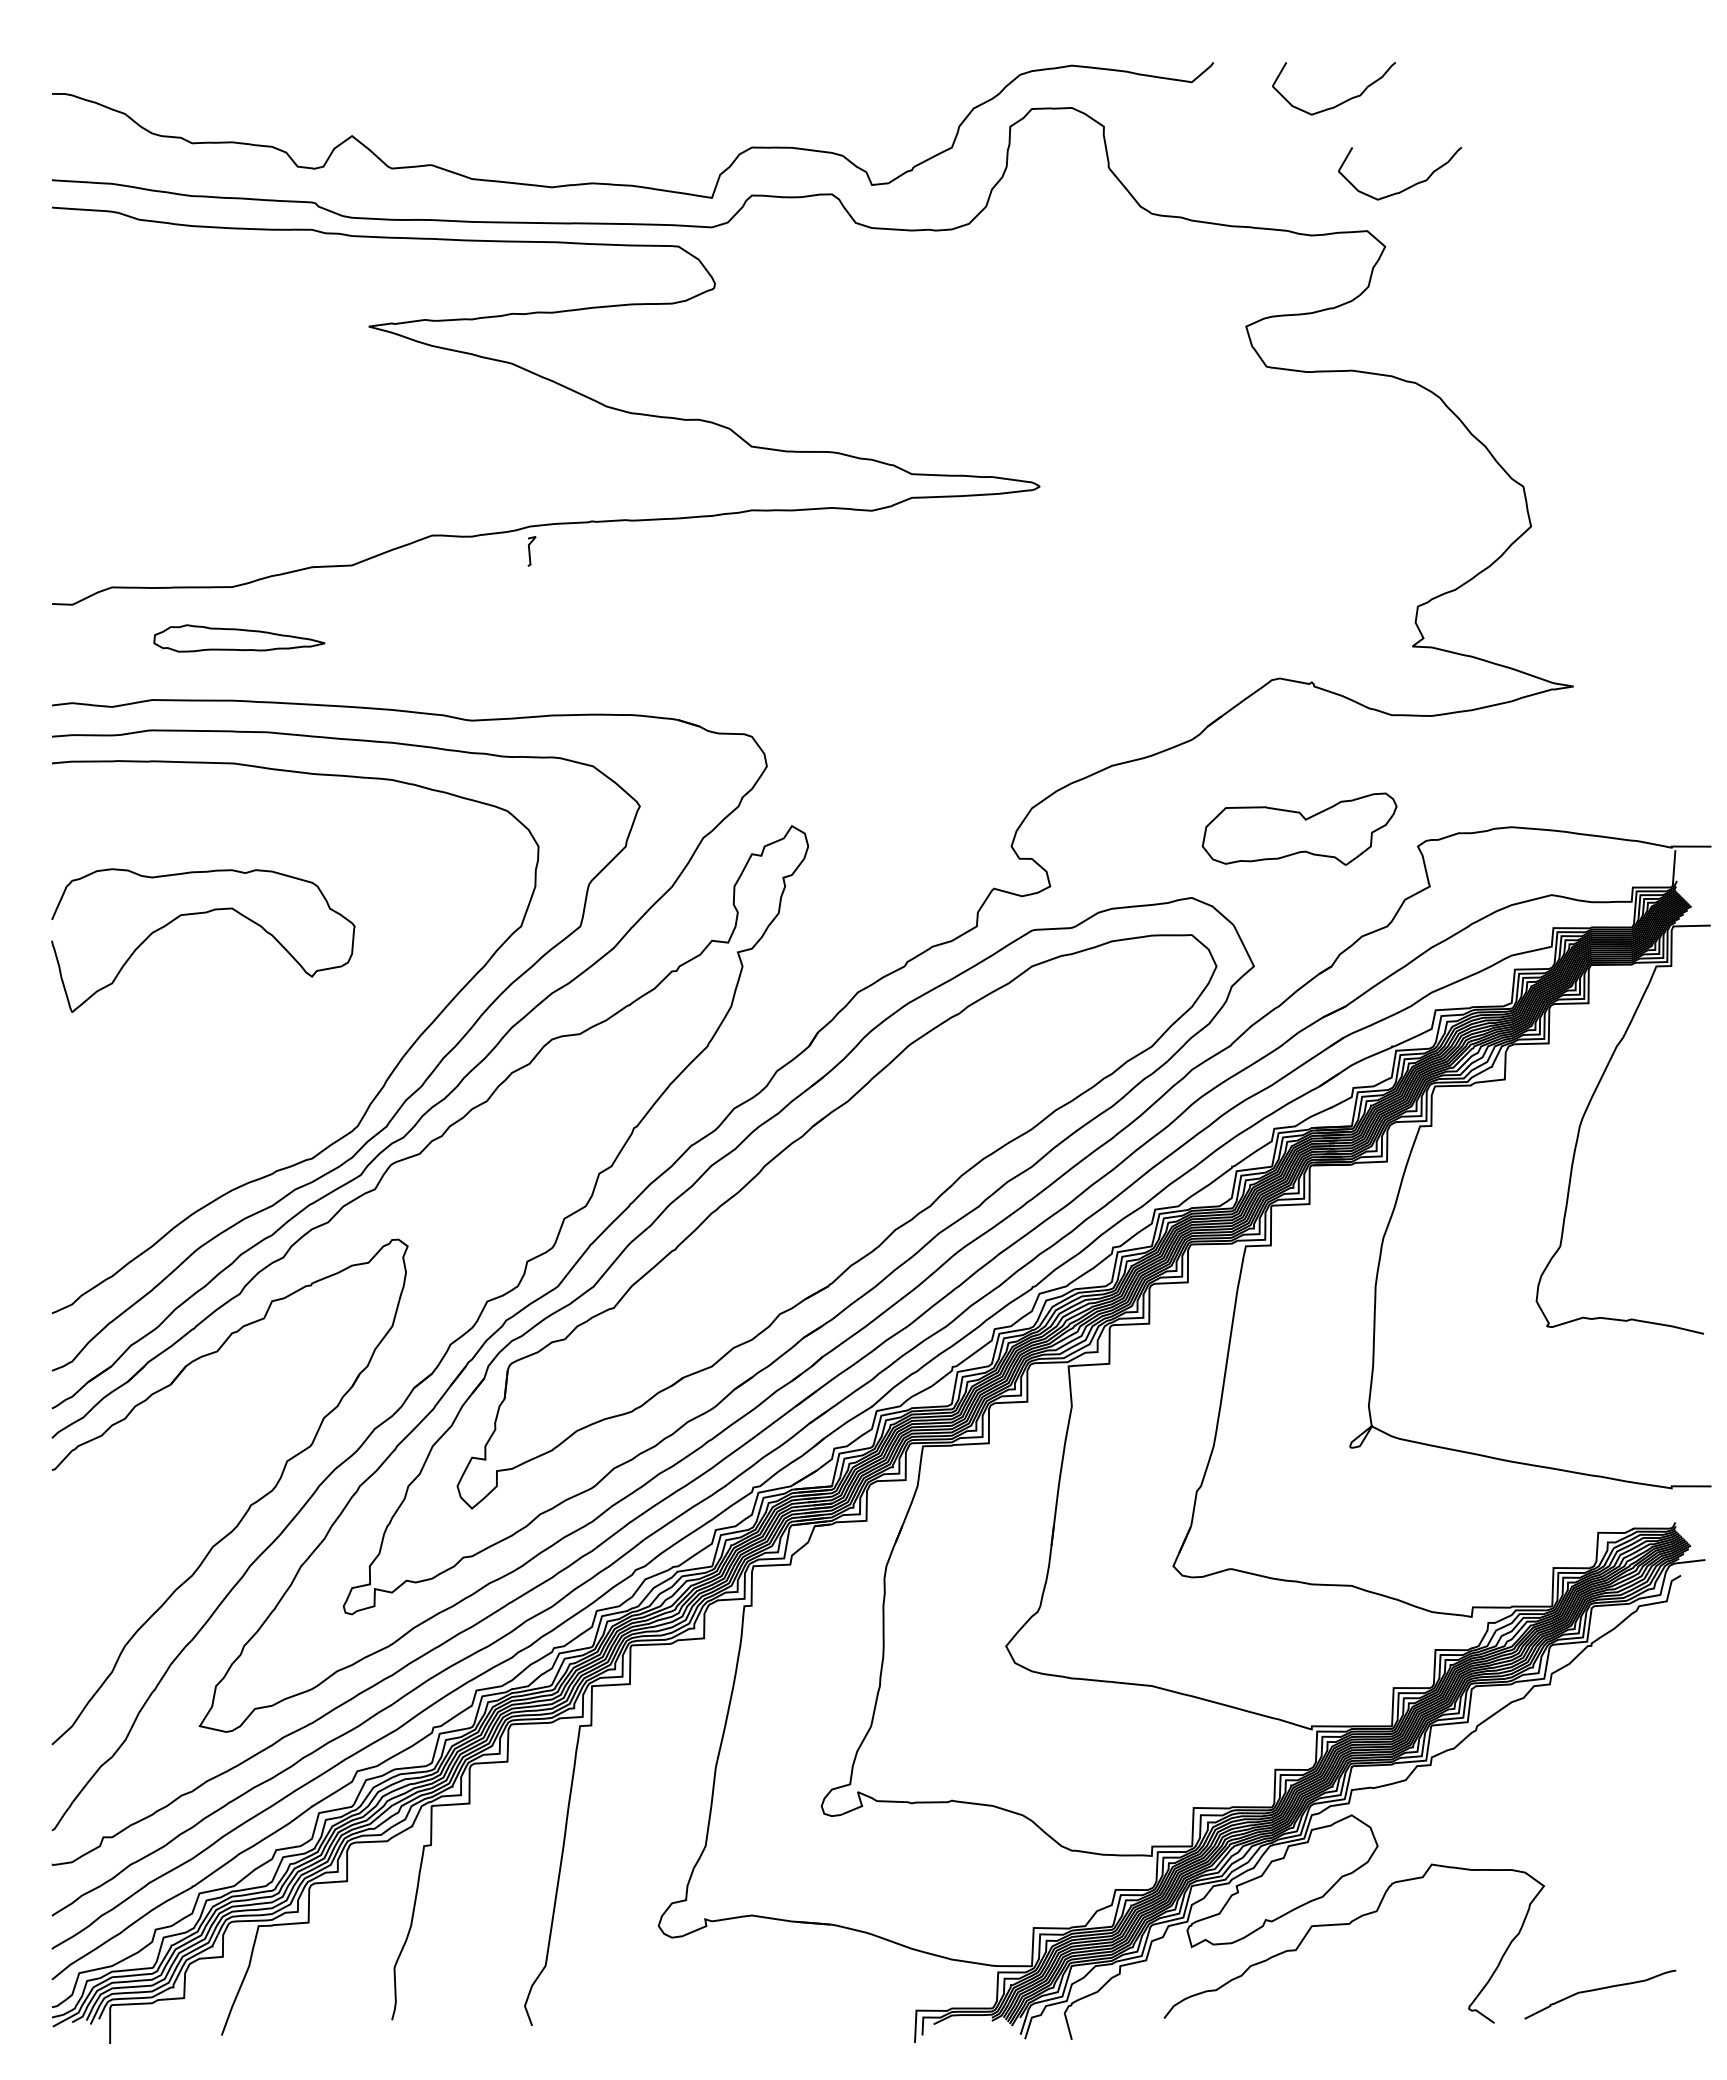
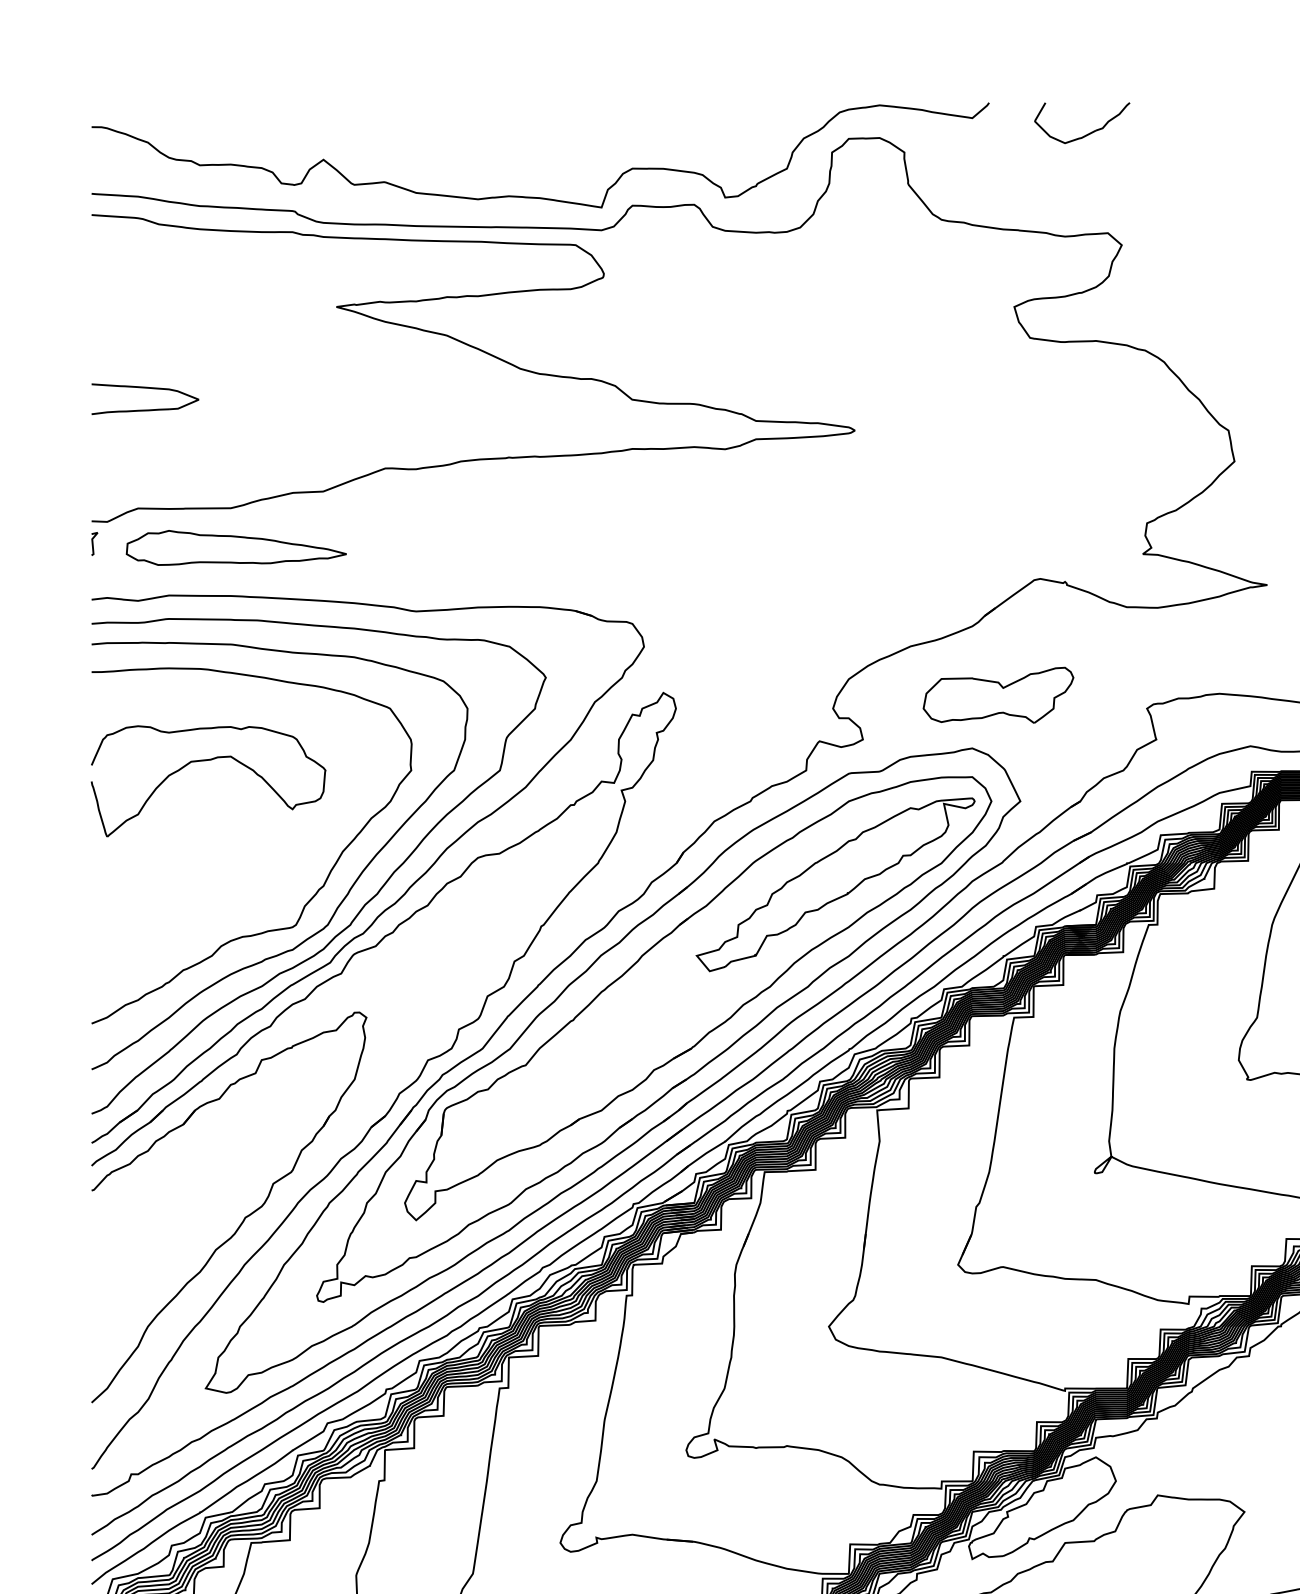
part: (1407, 187) -> (1139, 199), removed
part: (124, 432) -> (147, 388), added
line: (530, 551) -> (93, 544), moved
part: (239, 638) -> (236, 547), size x1.67
part: (1299, 828) -> (998, 694), moved
part: (1014, 1074) -> (835, 884), added
curve: (332, 1095) -> (308, 901), added

